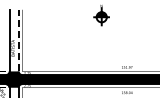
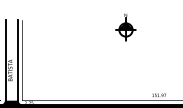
line: (18, 40) -> (17, 60), dashed -> solid

